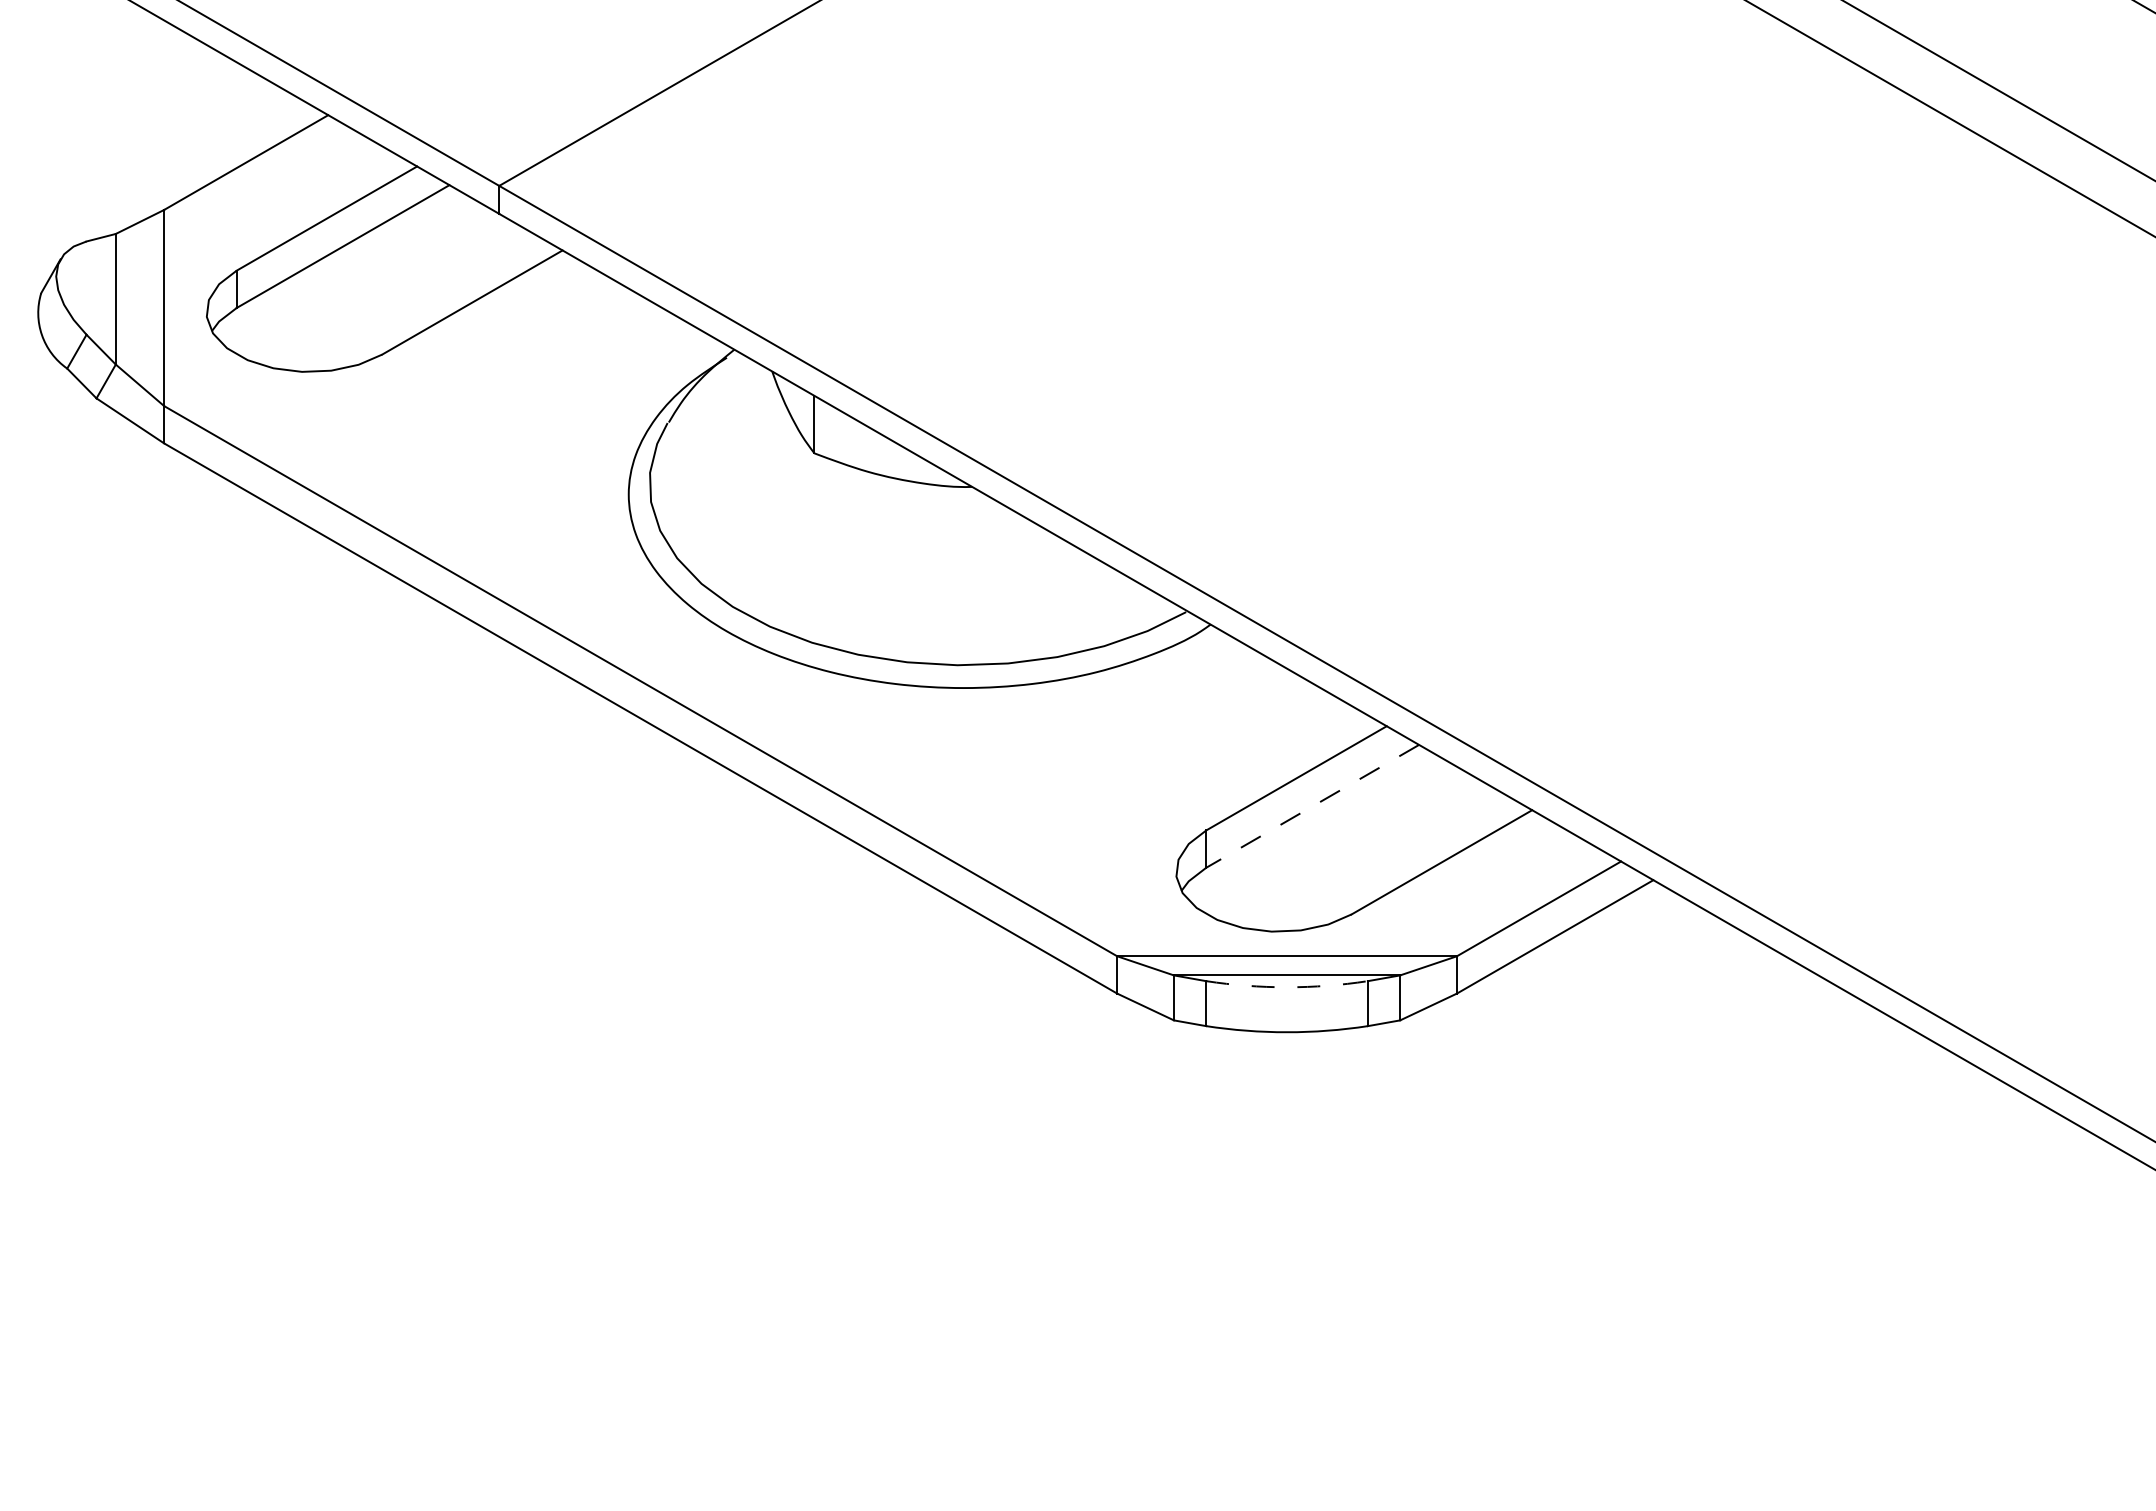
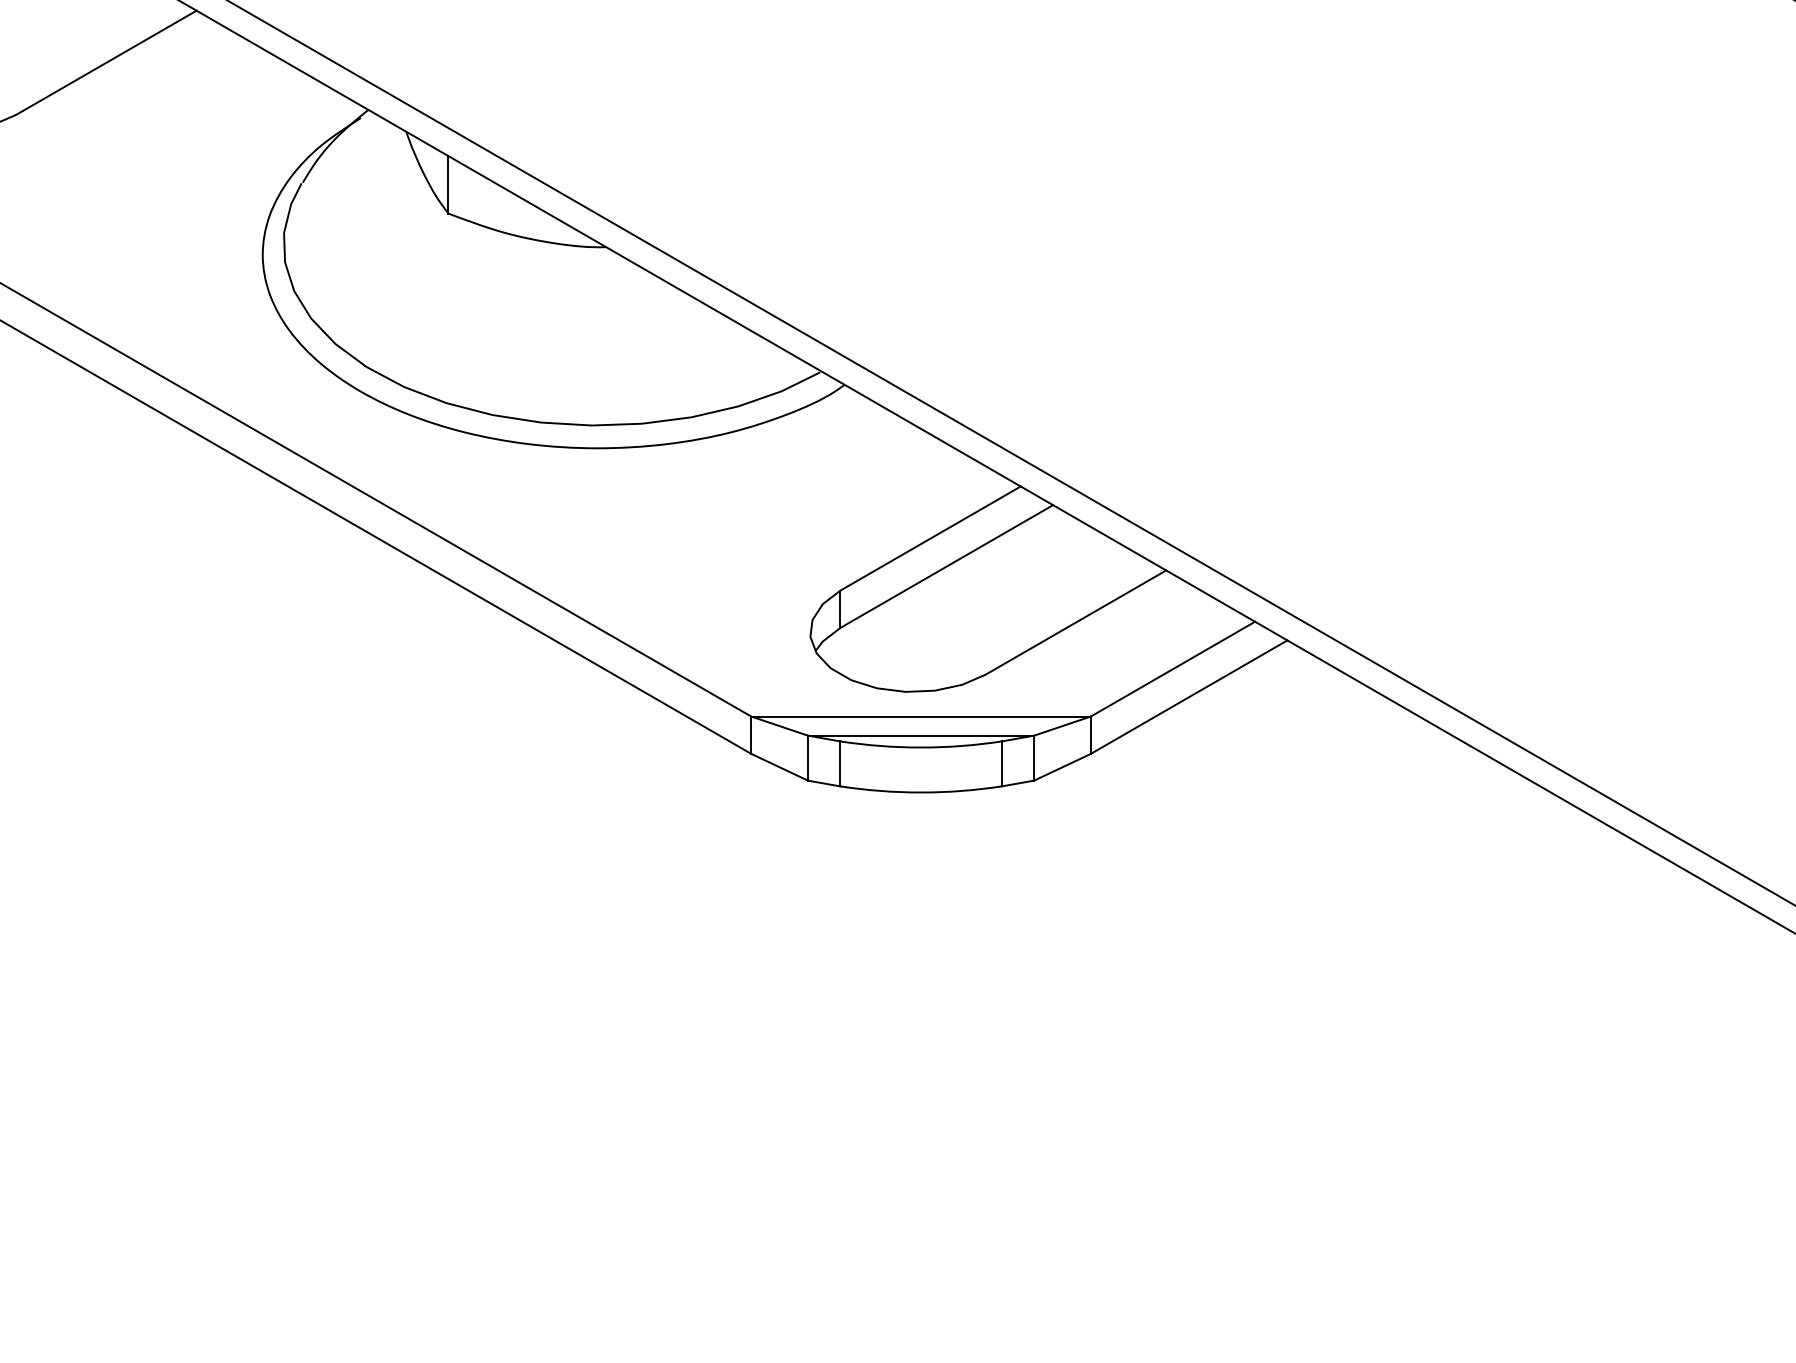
line: (1312, 806) -> (946, 566), dashed -> solid
arc: (1287, 987) -> (921, 747), dashed -> solid

